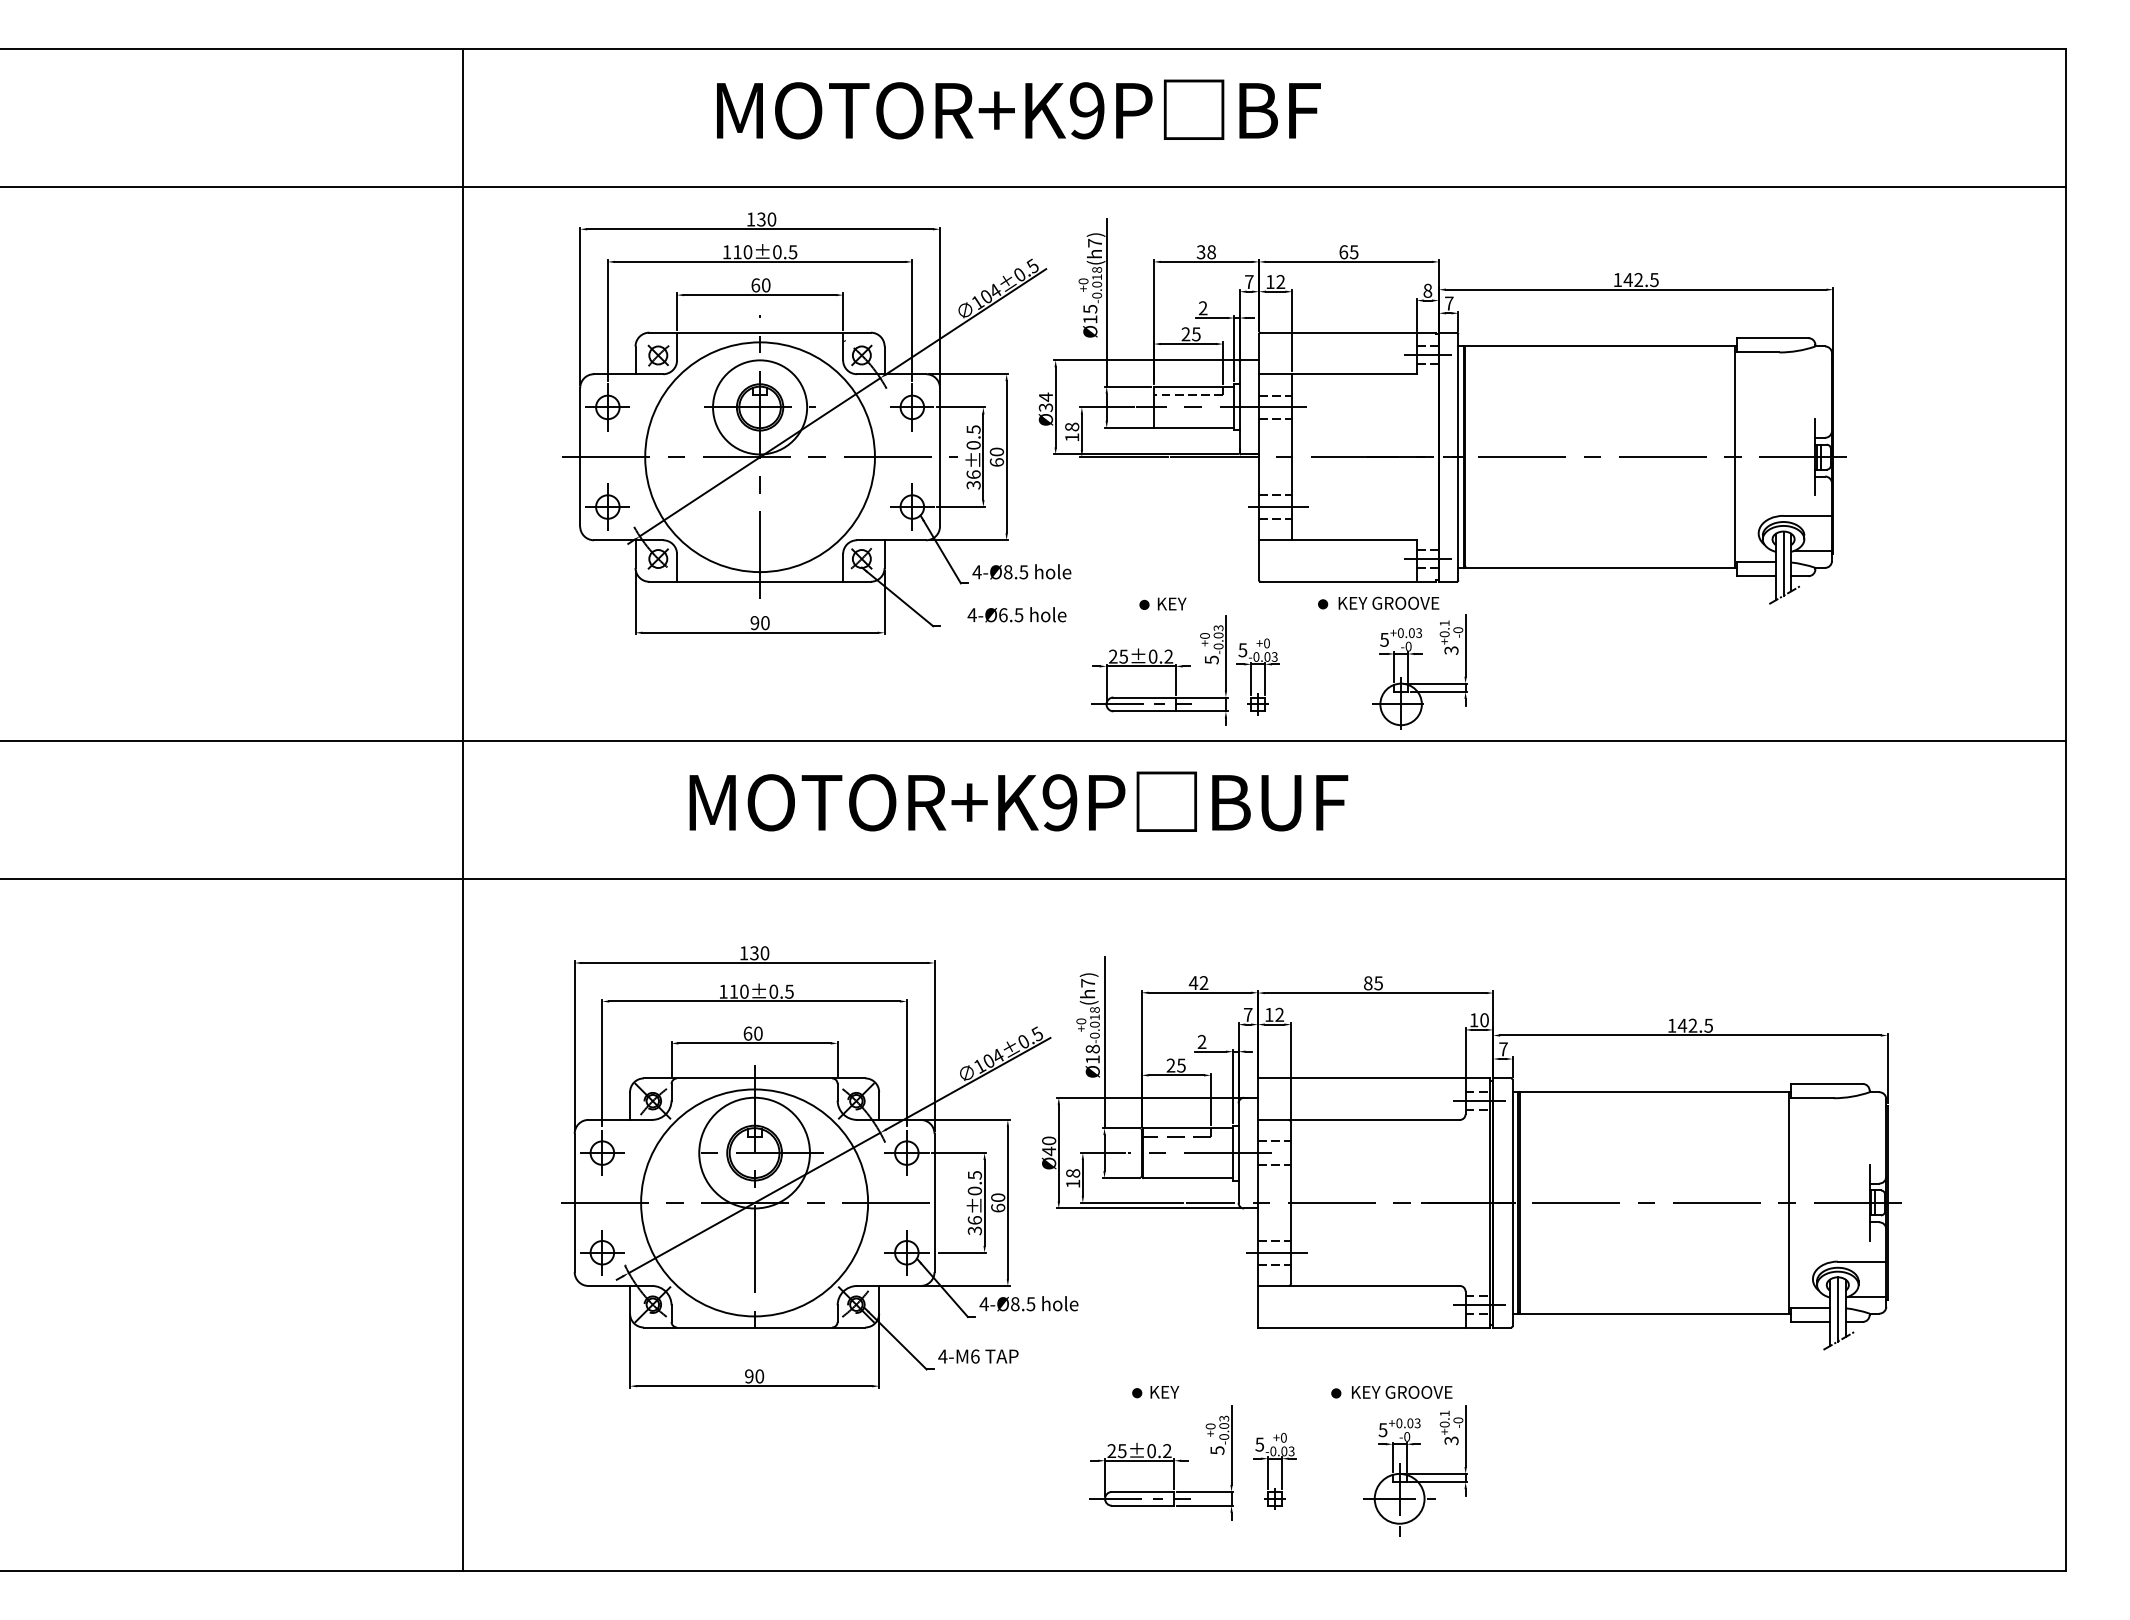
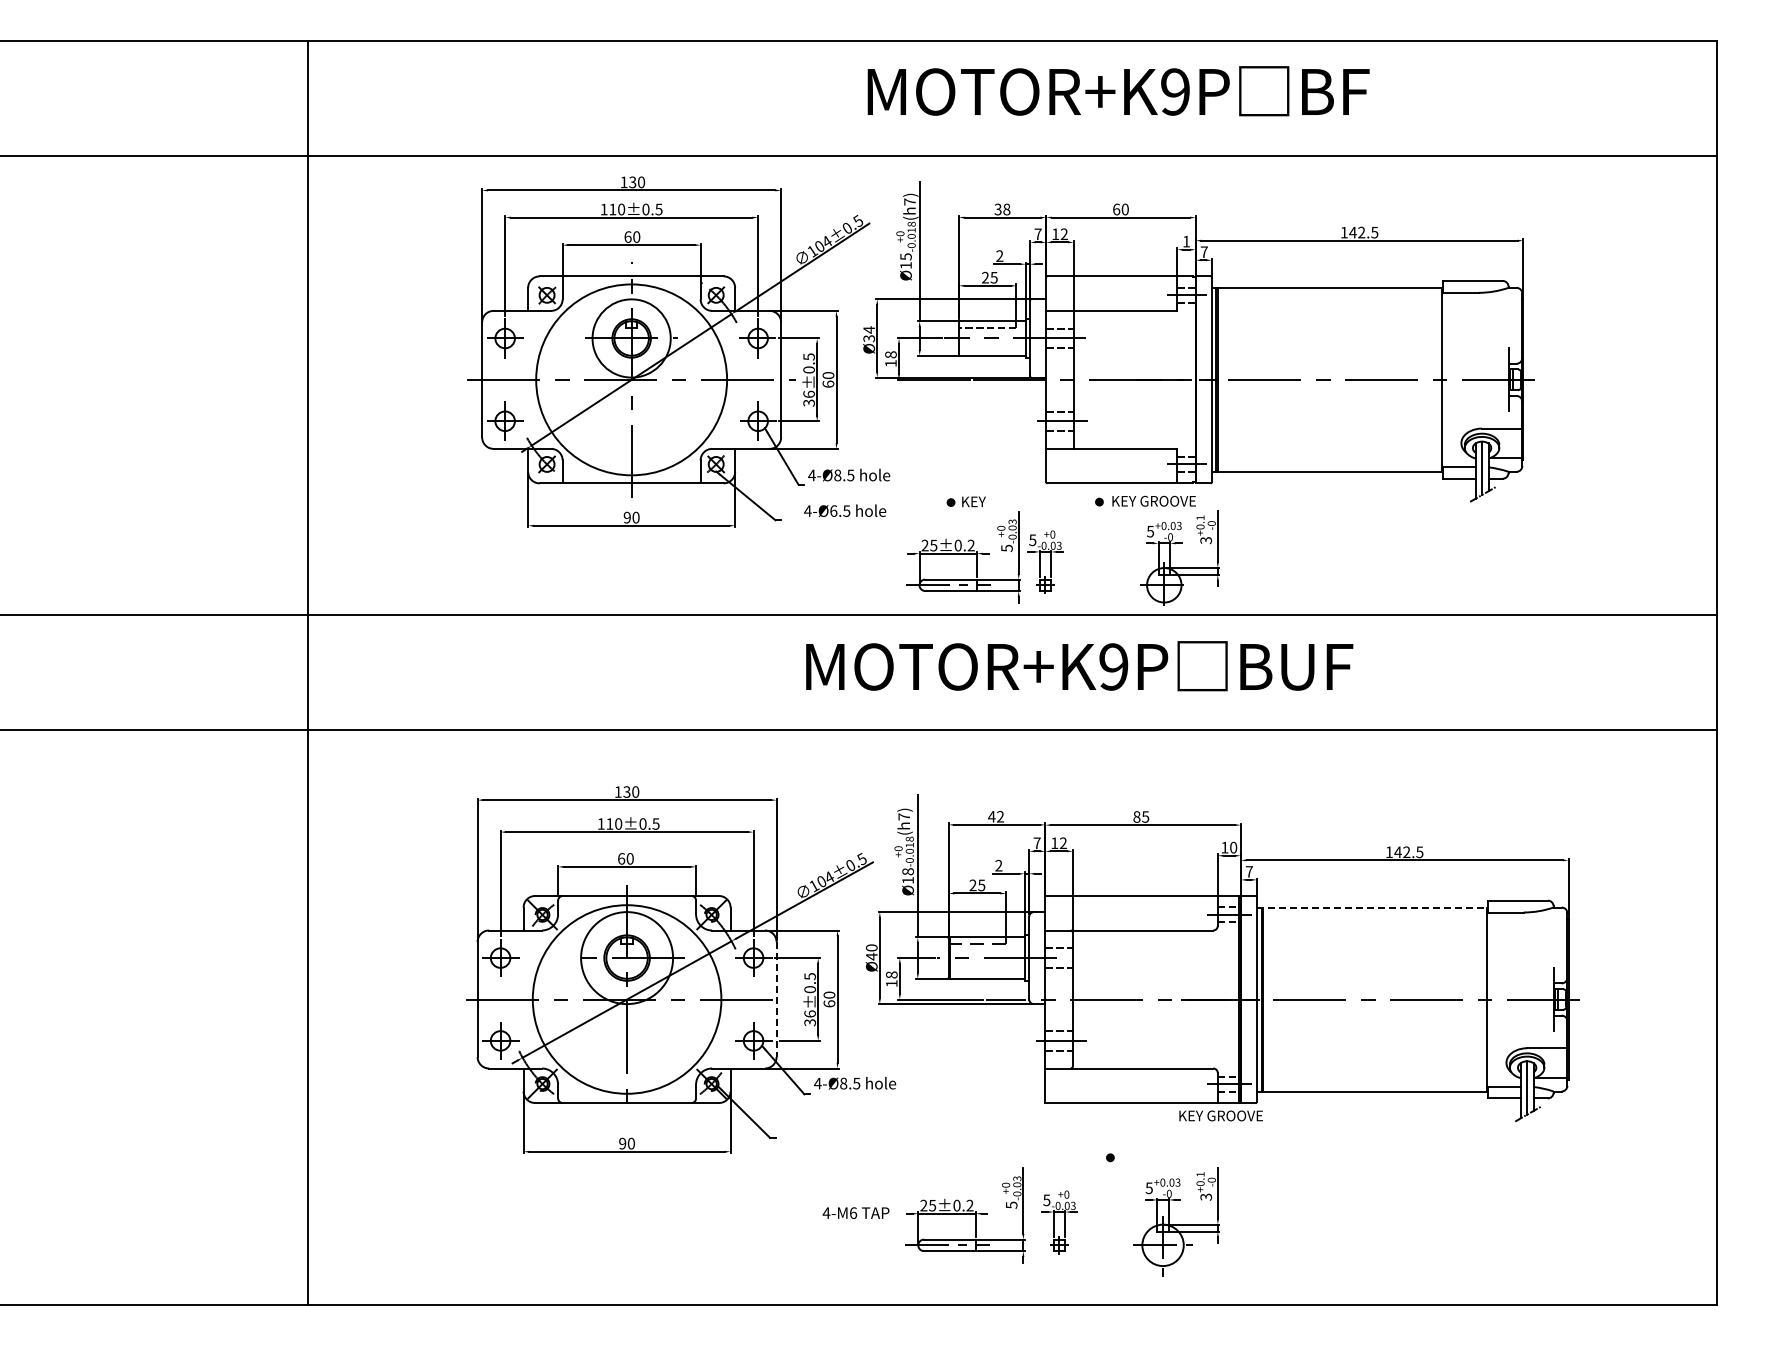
text: (1018, 110) -> (1118, 91), moved
text: (1353, 252) -> (1124, 209), 65 -> 60
text: (1427, 290) -> (1186, 241), 8 -> 1
text: (1018, 802) -> (1079, 666), moved
line: (462, 809) -> (307, 672), moved
line: (1651, 1092) -> (1372, 907), solid -> dashed
line: (934, 1204) -> (776, 1000), solid -> dashed
text: (977, 1355) -> (855, 1212), moved
part: (1154, 1391) -> (959, 1156), removed
text: (1401, 1391) -> (1220, 1115), moved

